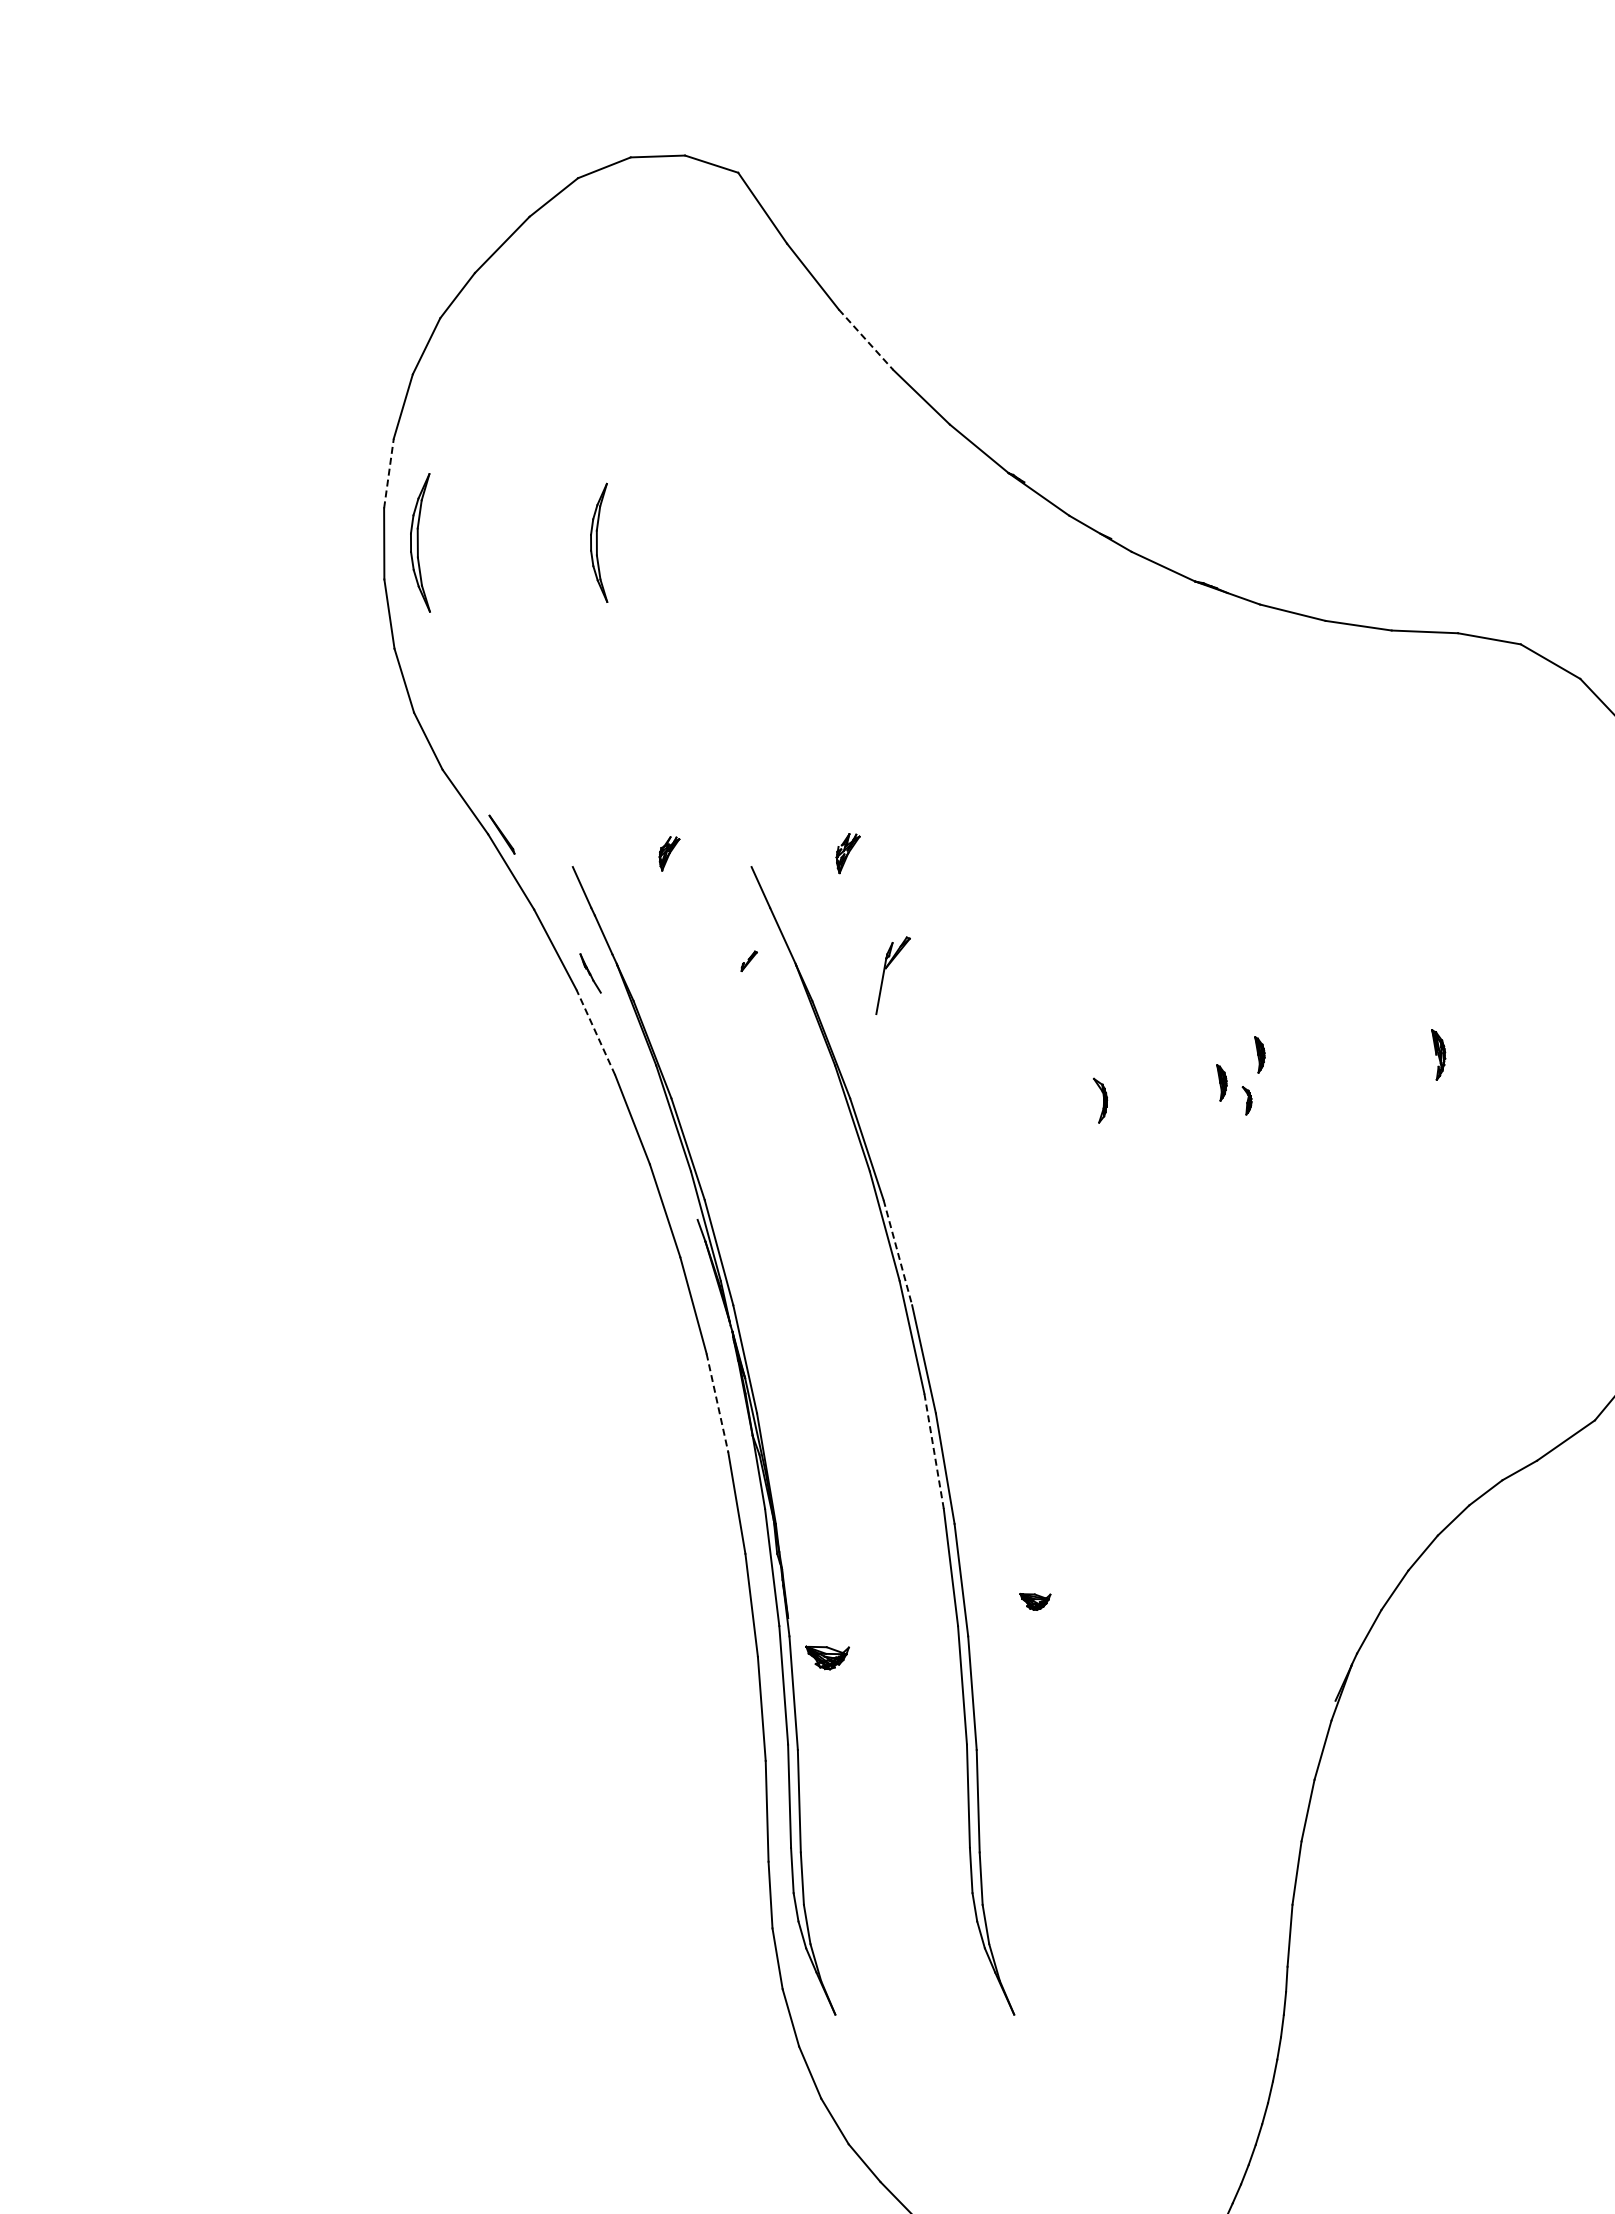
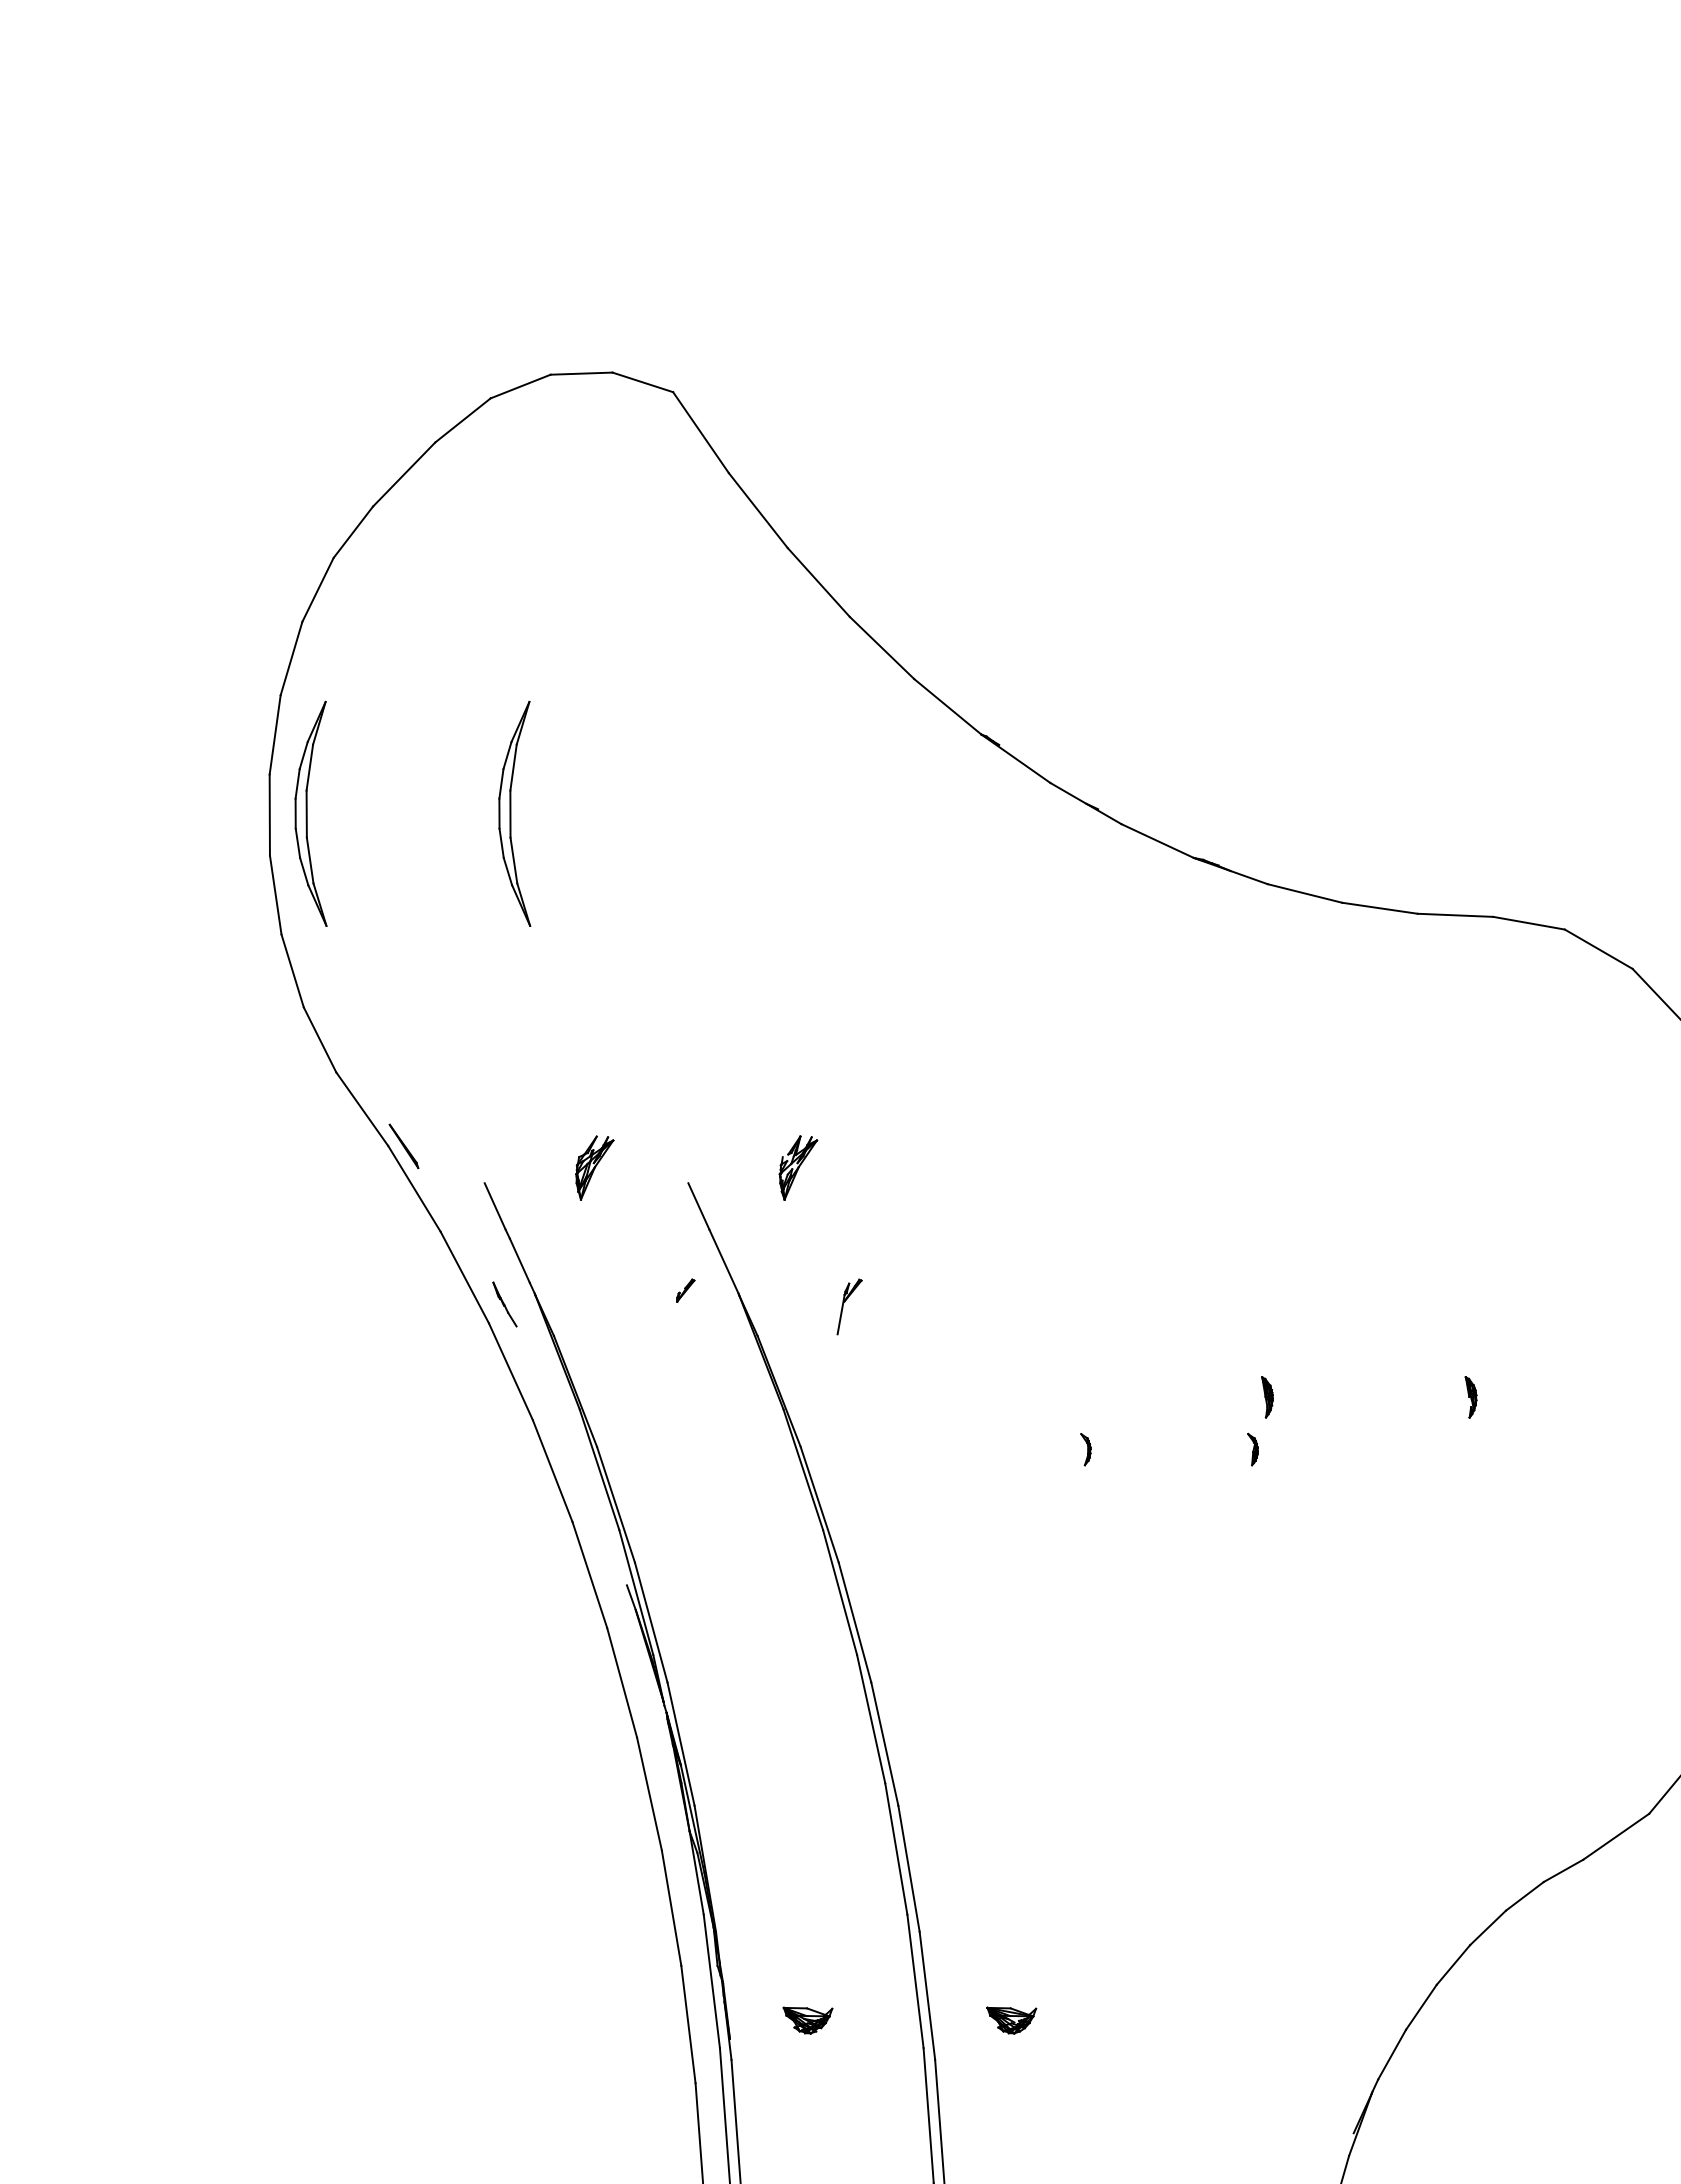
line: (866, 339) -> (819, 582), dashed -> solid
line: (389, 473) -> (275, 734), dashed -> solid
part: (420, 542) -> (311, 813), size x1.43
part: (598, 542) -> (513, 813), size x1.67
part: (669, 853) -> (594, 1167), size x1.67
part: (847, 853) -> (797, 1167), size x1.43
part: (892, 975) -> (848, 1306), size x0.62
line: (595, 1032) -> (510, 1371), dashed -> solid
part: (1438, 1054) -> (1471, 1396), size x0.71
part: (1221, 1082) -> (1223, 1428), removed
part: (1100, 1100) -> (1085, 1449), size x0.62
line: (897, 1252) -> (854, 1622), dashed -> solid
line: (717, 1403) -> (649, 1794), dashed -> solid
line: (934, 1451) -> (896, 1849), dashed -> solid
part: (1035, 1601) -> (1011, 2020), size x1.43
part: (827, 1657) -> (807, 2020), moved

